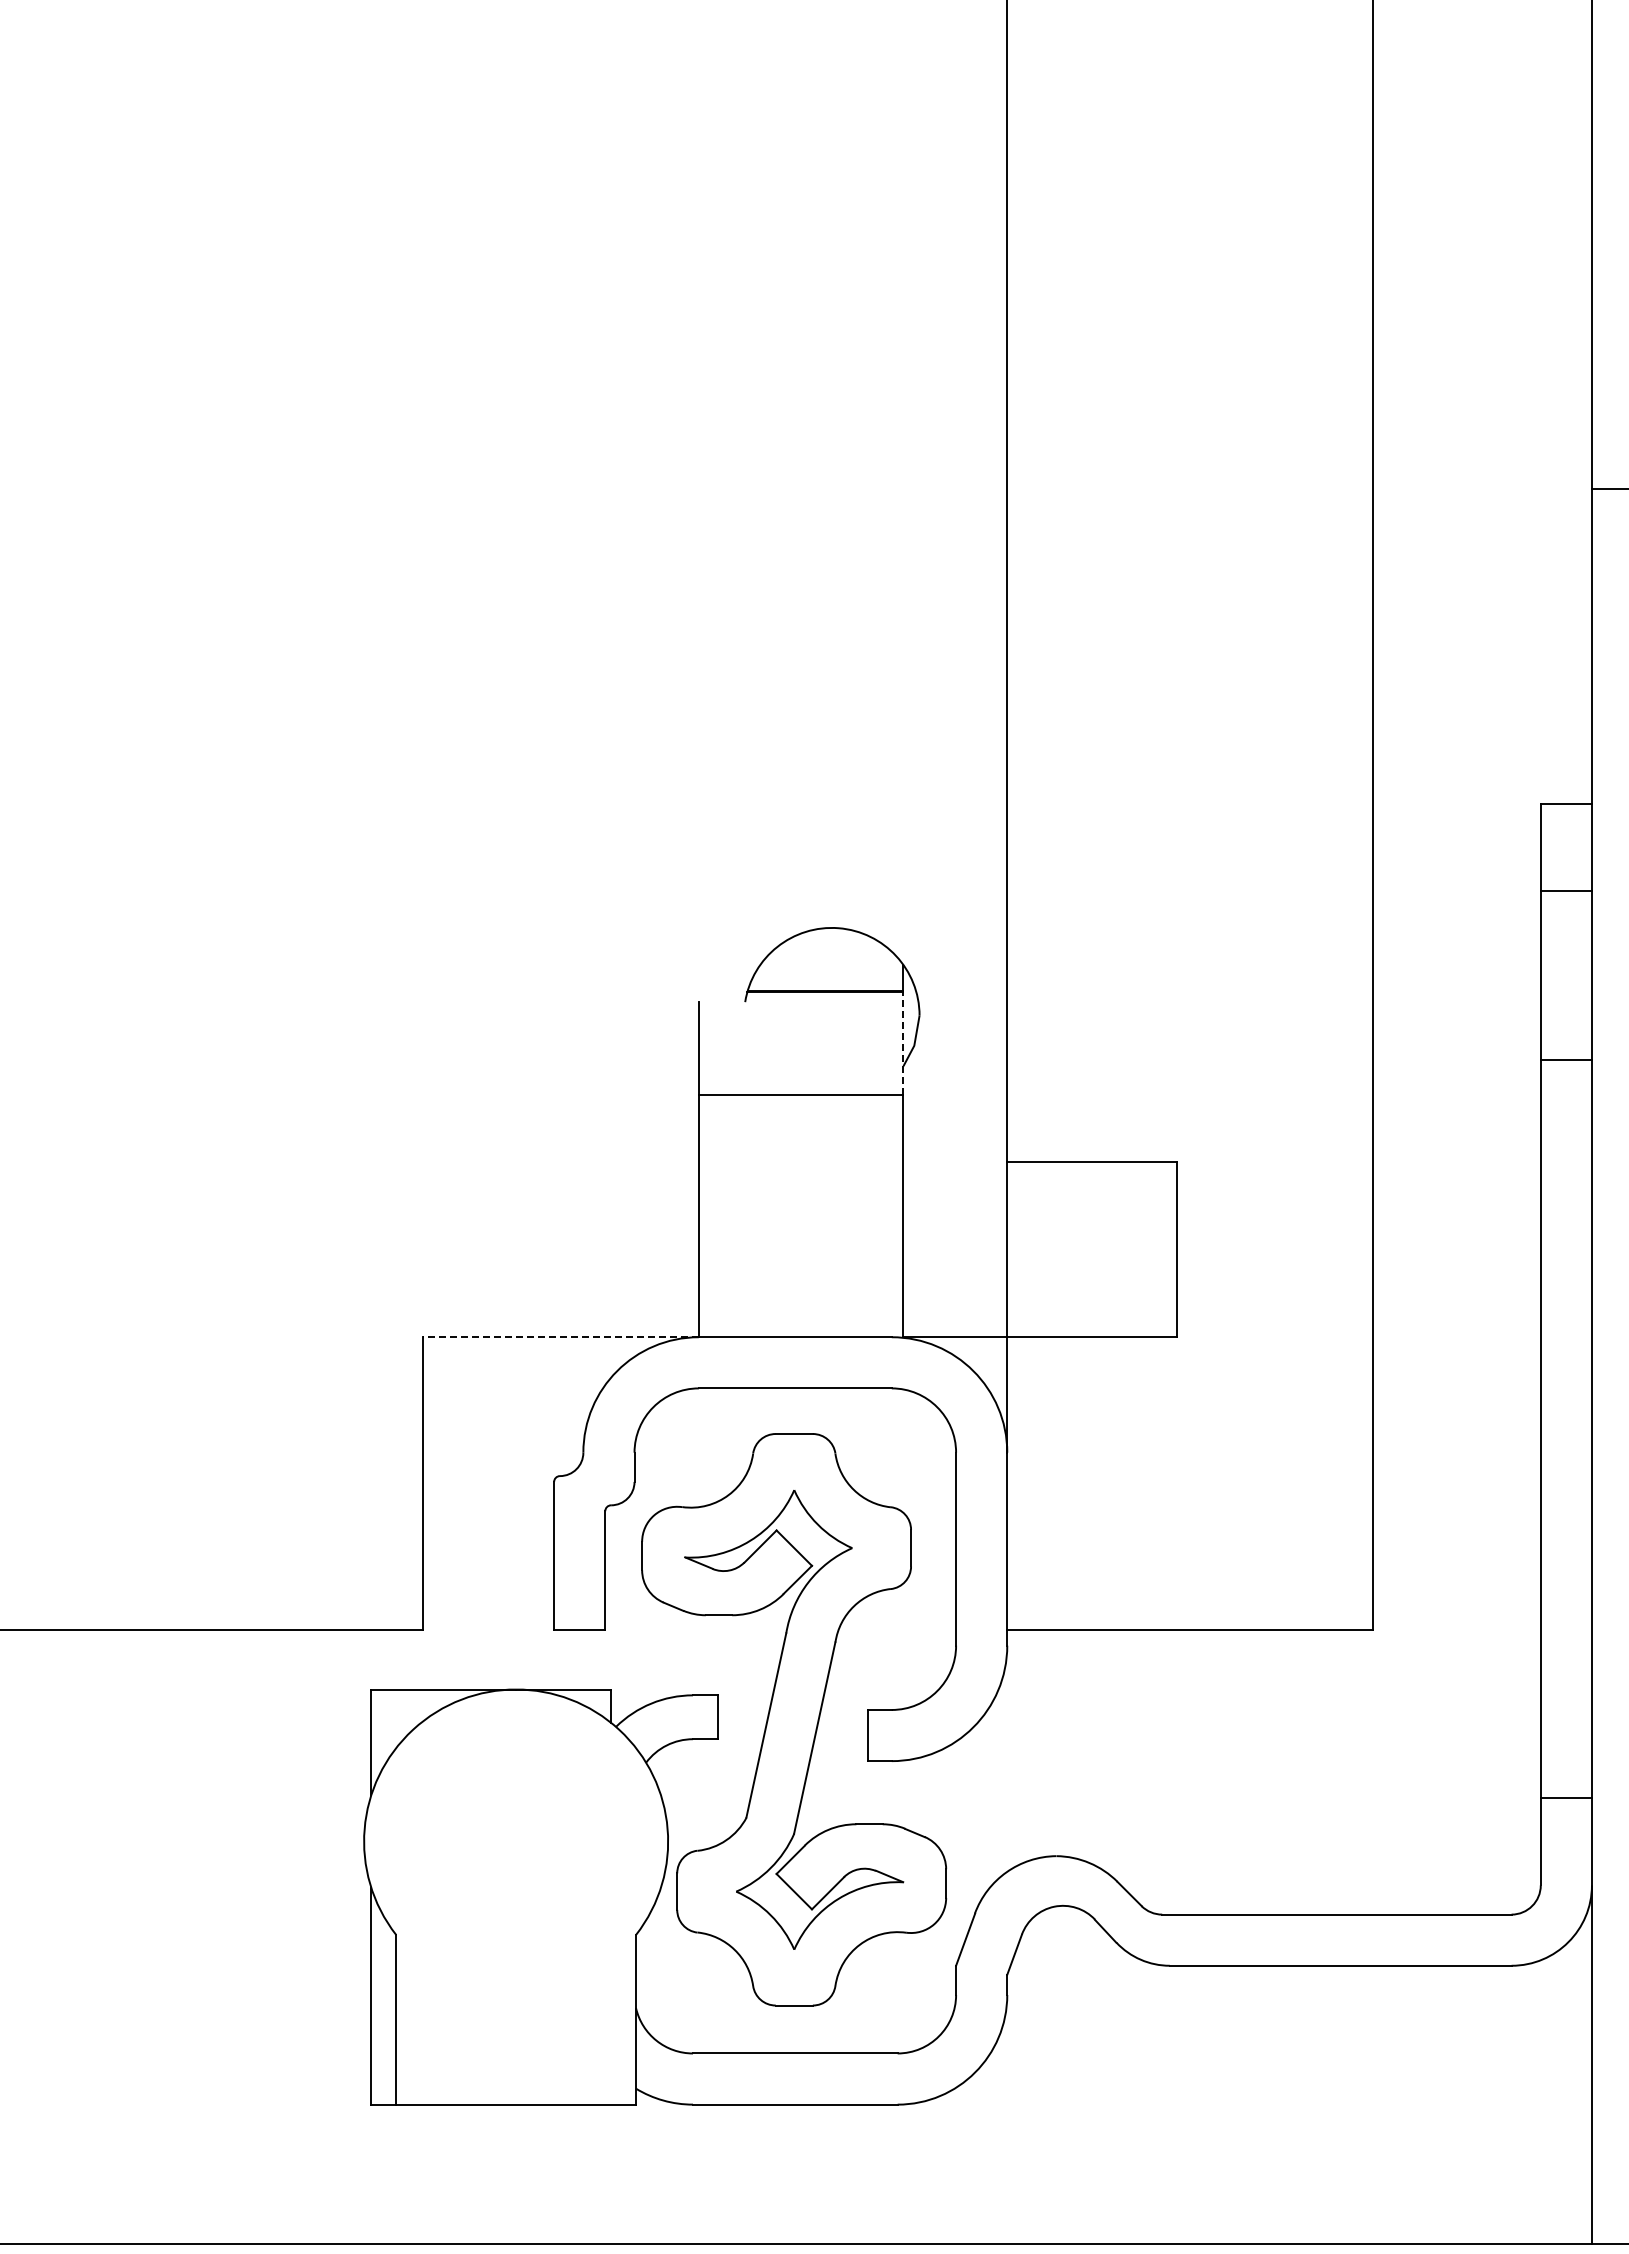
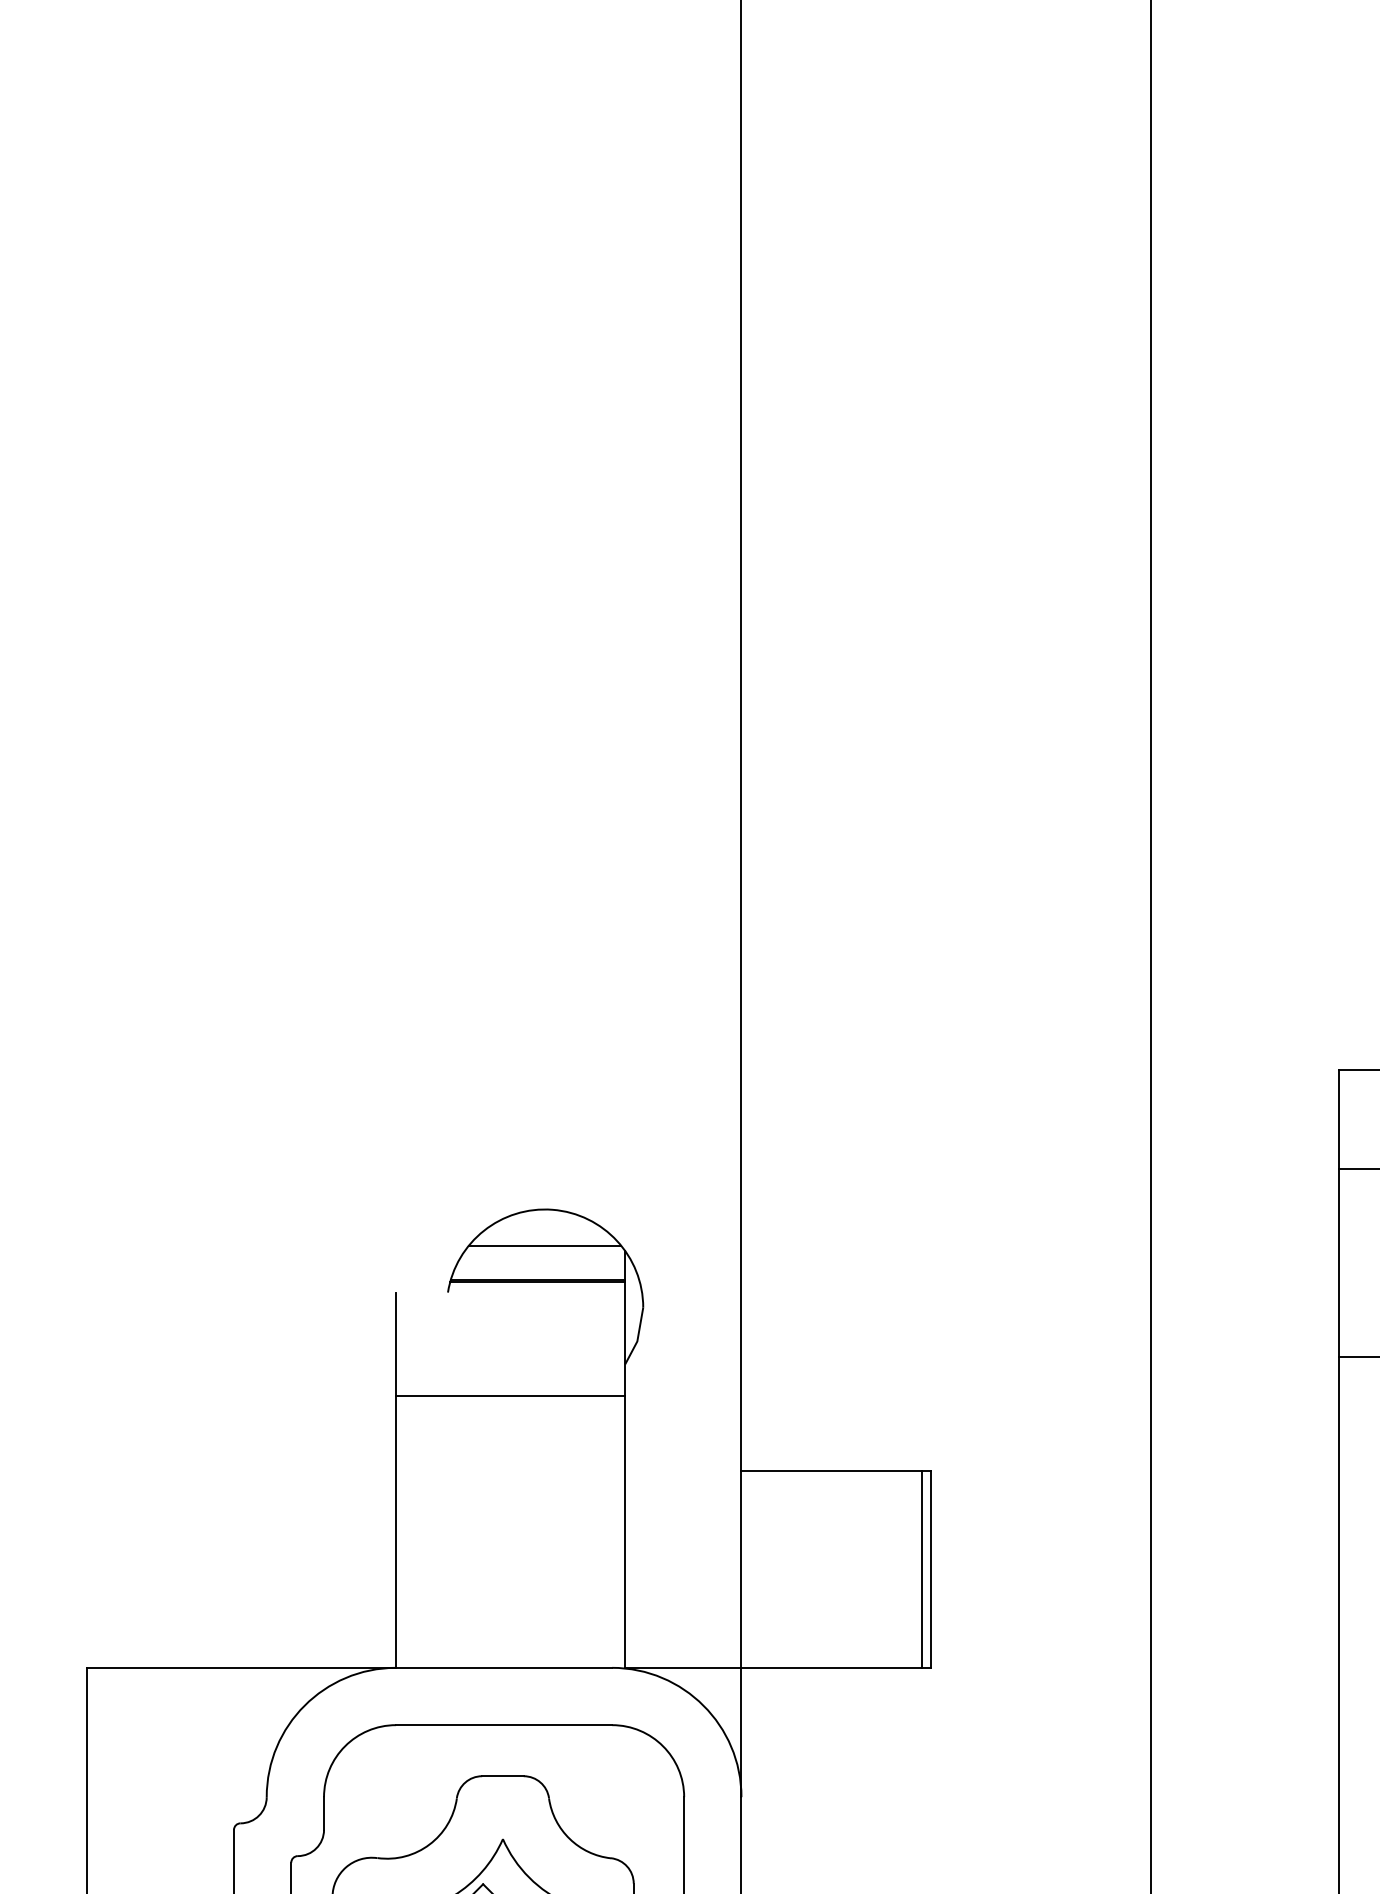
line: (831, 960) -> (544, 1245), added
line: (903, 1042) -> (625, 1337), dashed -> solid
line: (1168, 1249) -> (922, 1569), added
line: (560, 1337) -> (241, 1668), dashed -> solid

